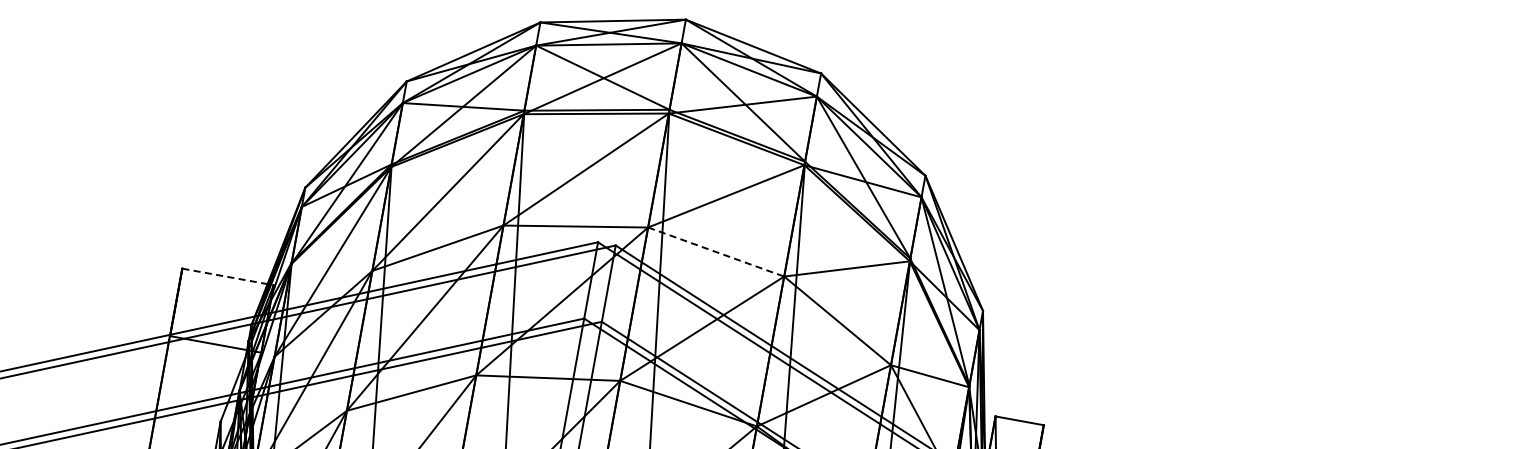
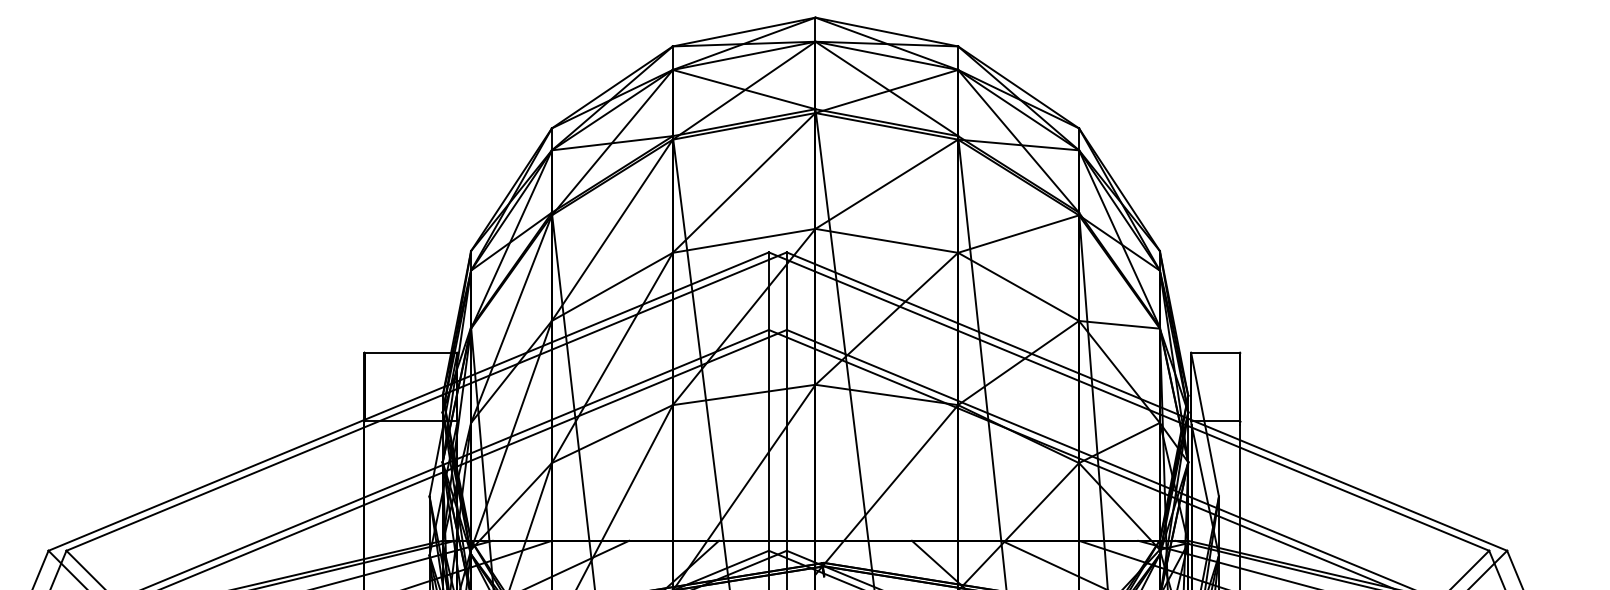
line: (716, 251) -> (887, 240), dashed -> solid
line: (228, 276) -> (411, 352), dashed -> solid

